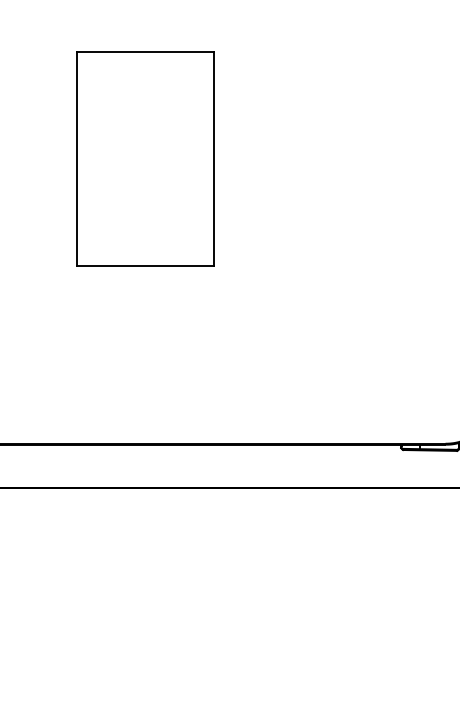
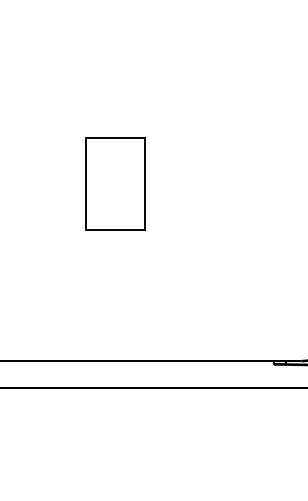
part: (145, 158) -> (115, 183), size x0.7

